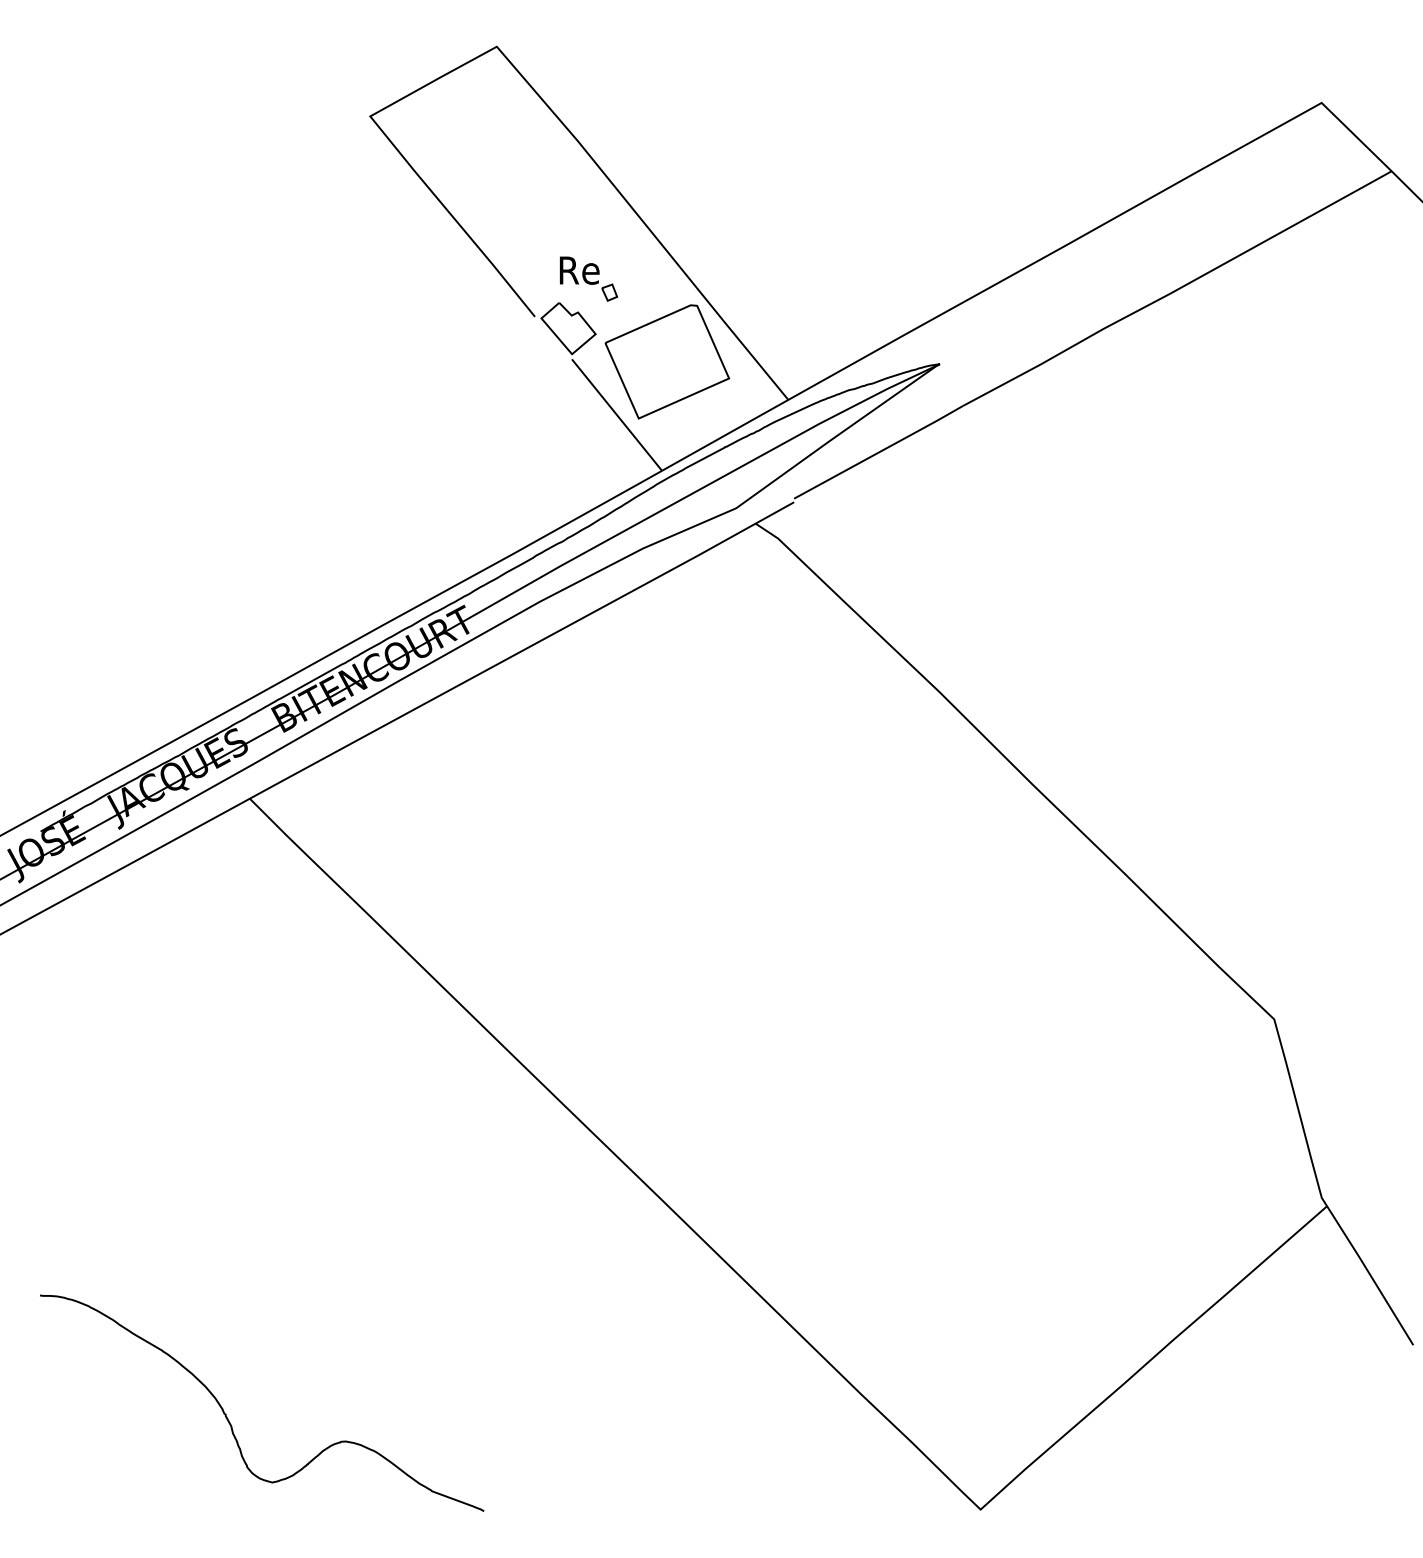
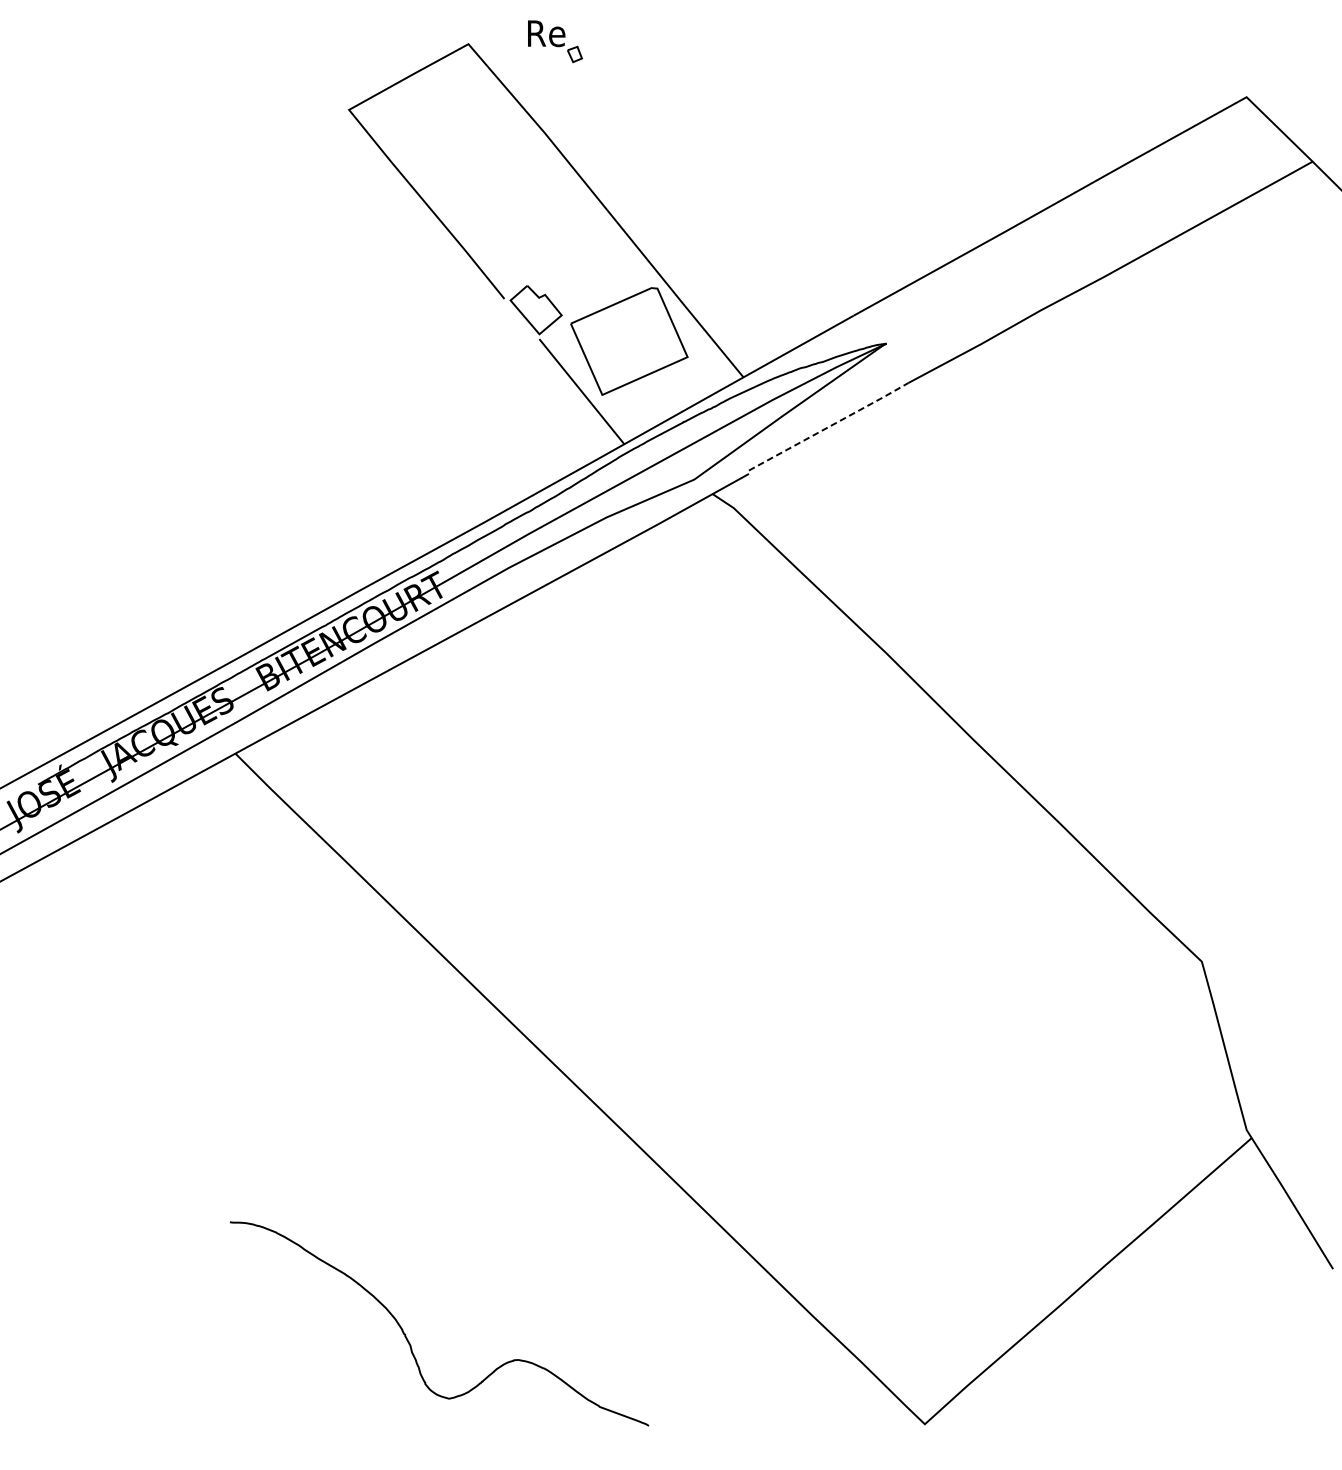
part: (589, 278) -> (555, 41), moved
line: (880, 451) -> (830, 426), solid -> dashed
curve: (228, 1418) -> (407, 1338), moved

